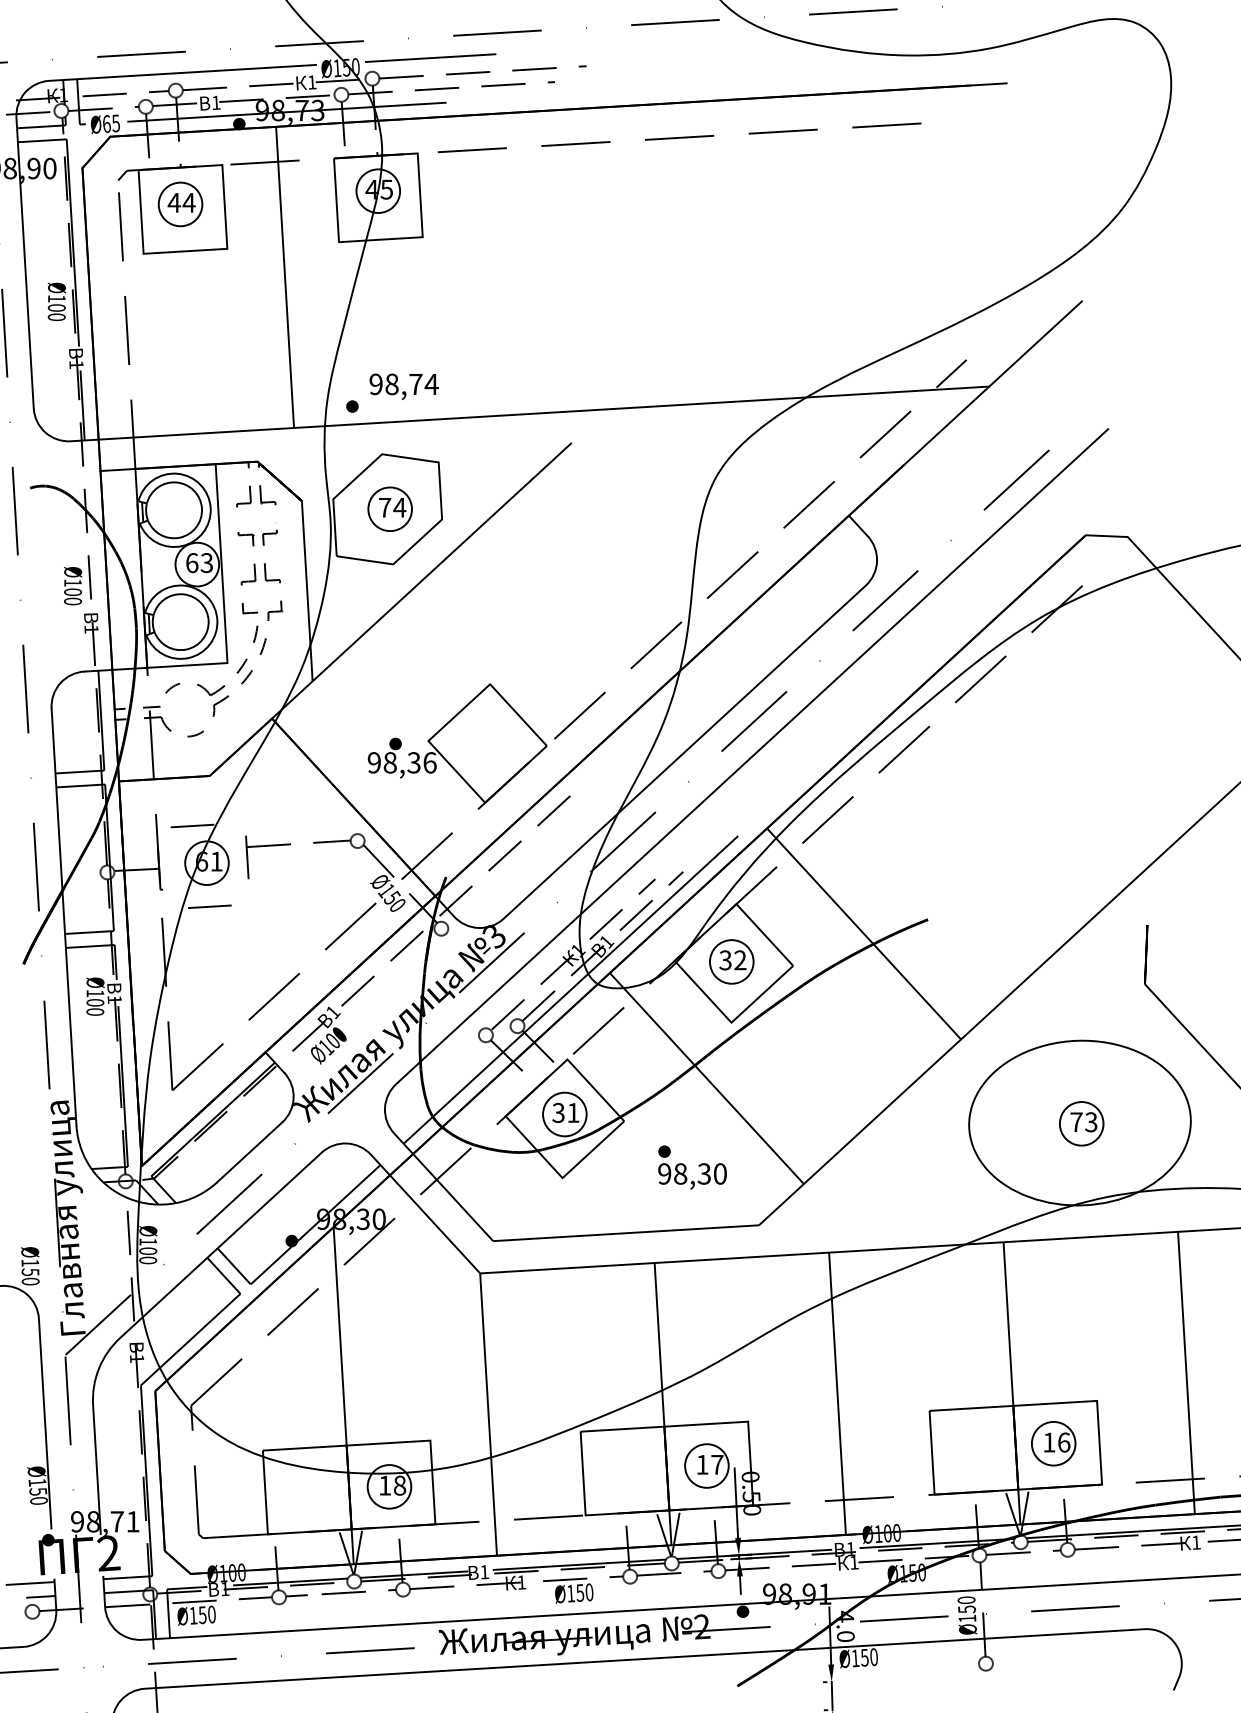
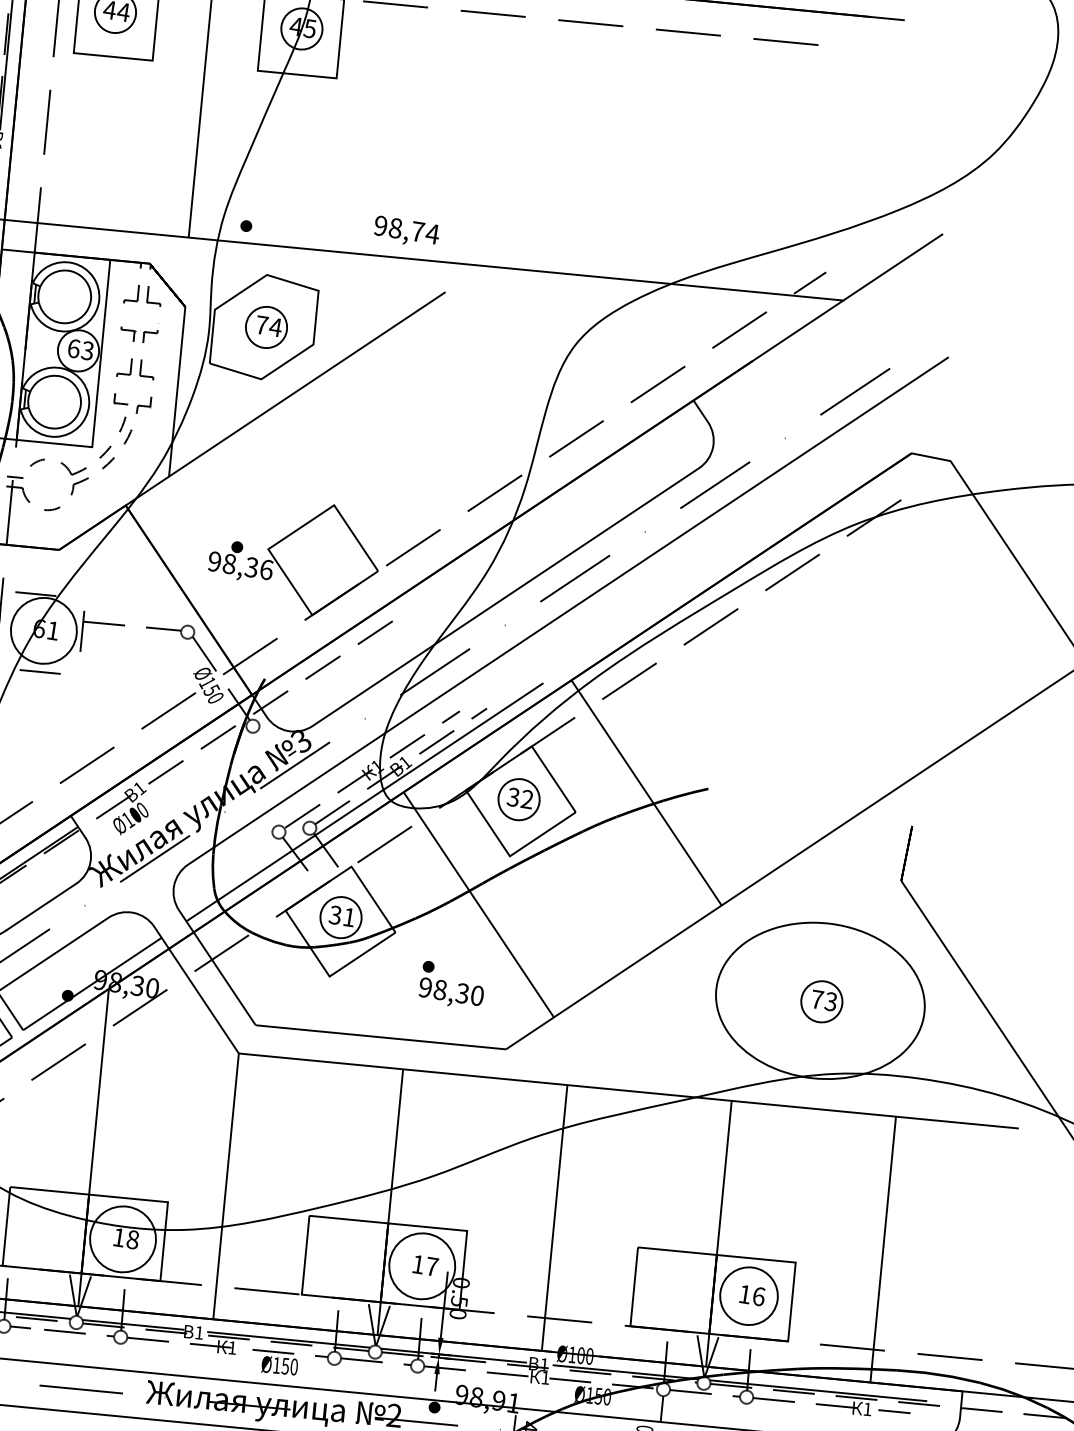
text: (403, 386) -> (406, 231), moved
circle: (206, 863) -> (43, 631), size x1.6
circle: (1053, 1443) -> (748, 1295), size x1.4
circle: (706, 1465) -> (421, 1265), size x1.6
circle: (389, 1486) -> (123, 1239), size x1.6

